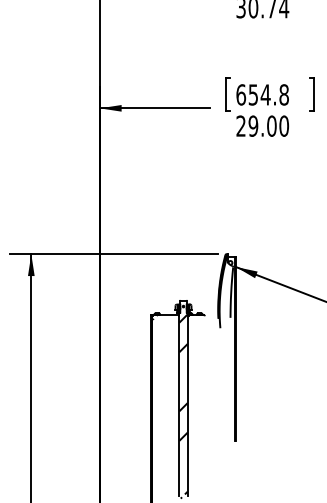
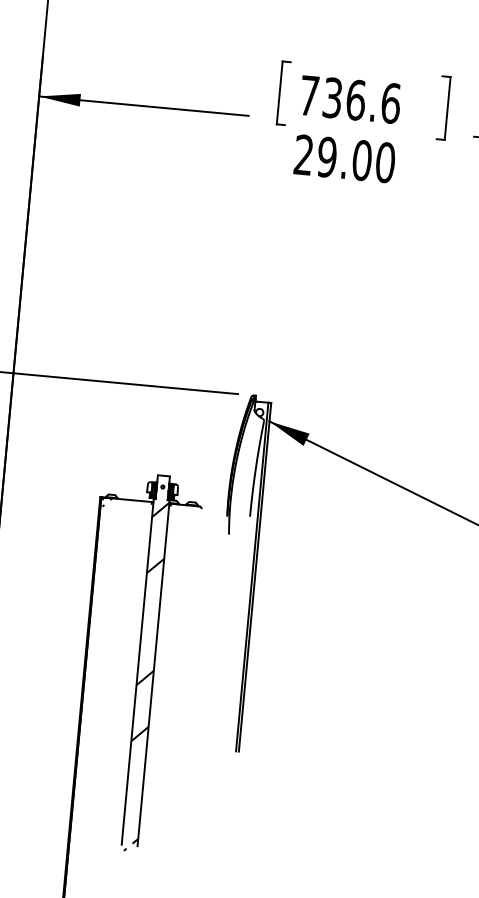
text: (262, 94) -> (349, 98), 654.8 -> 736.6

